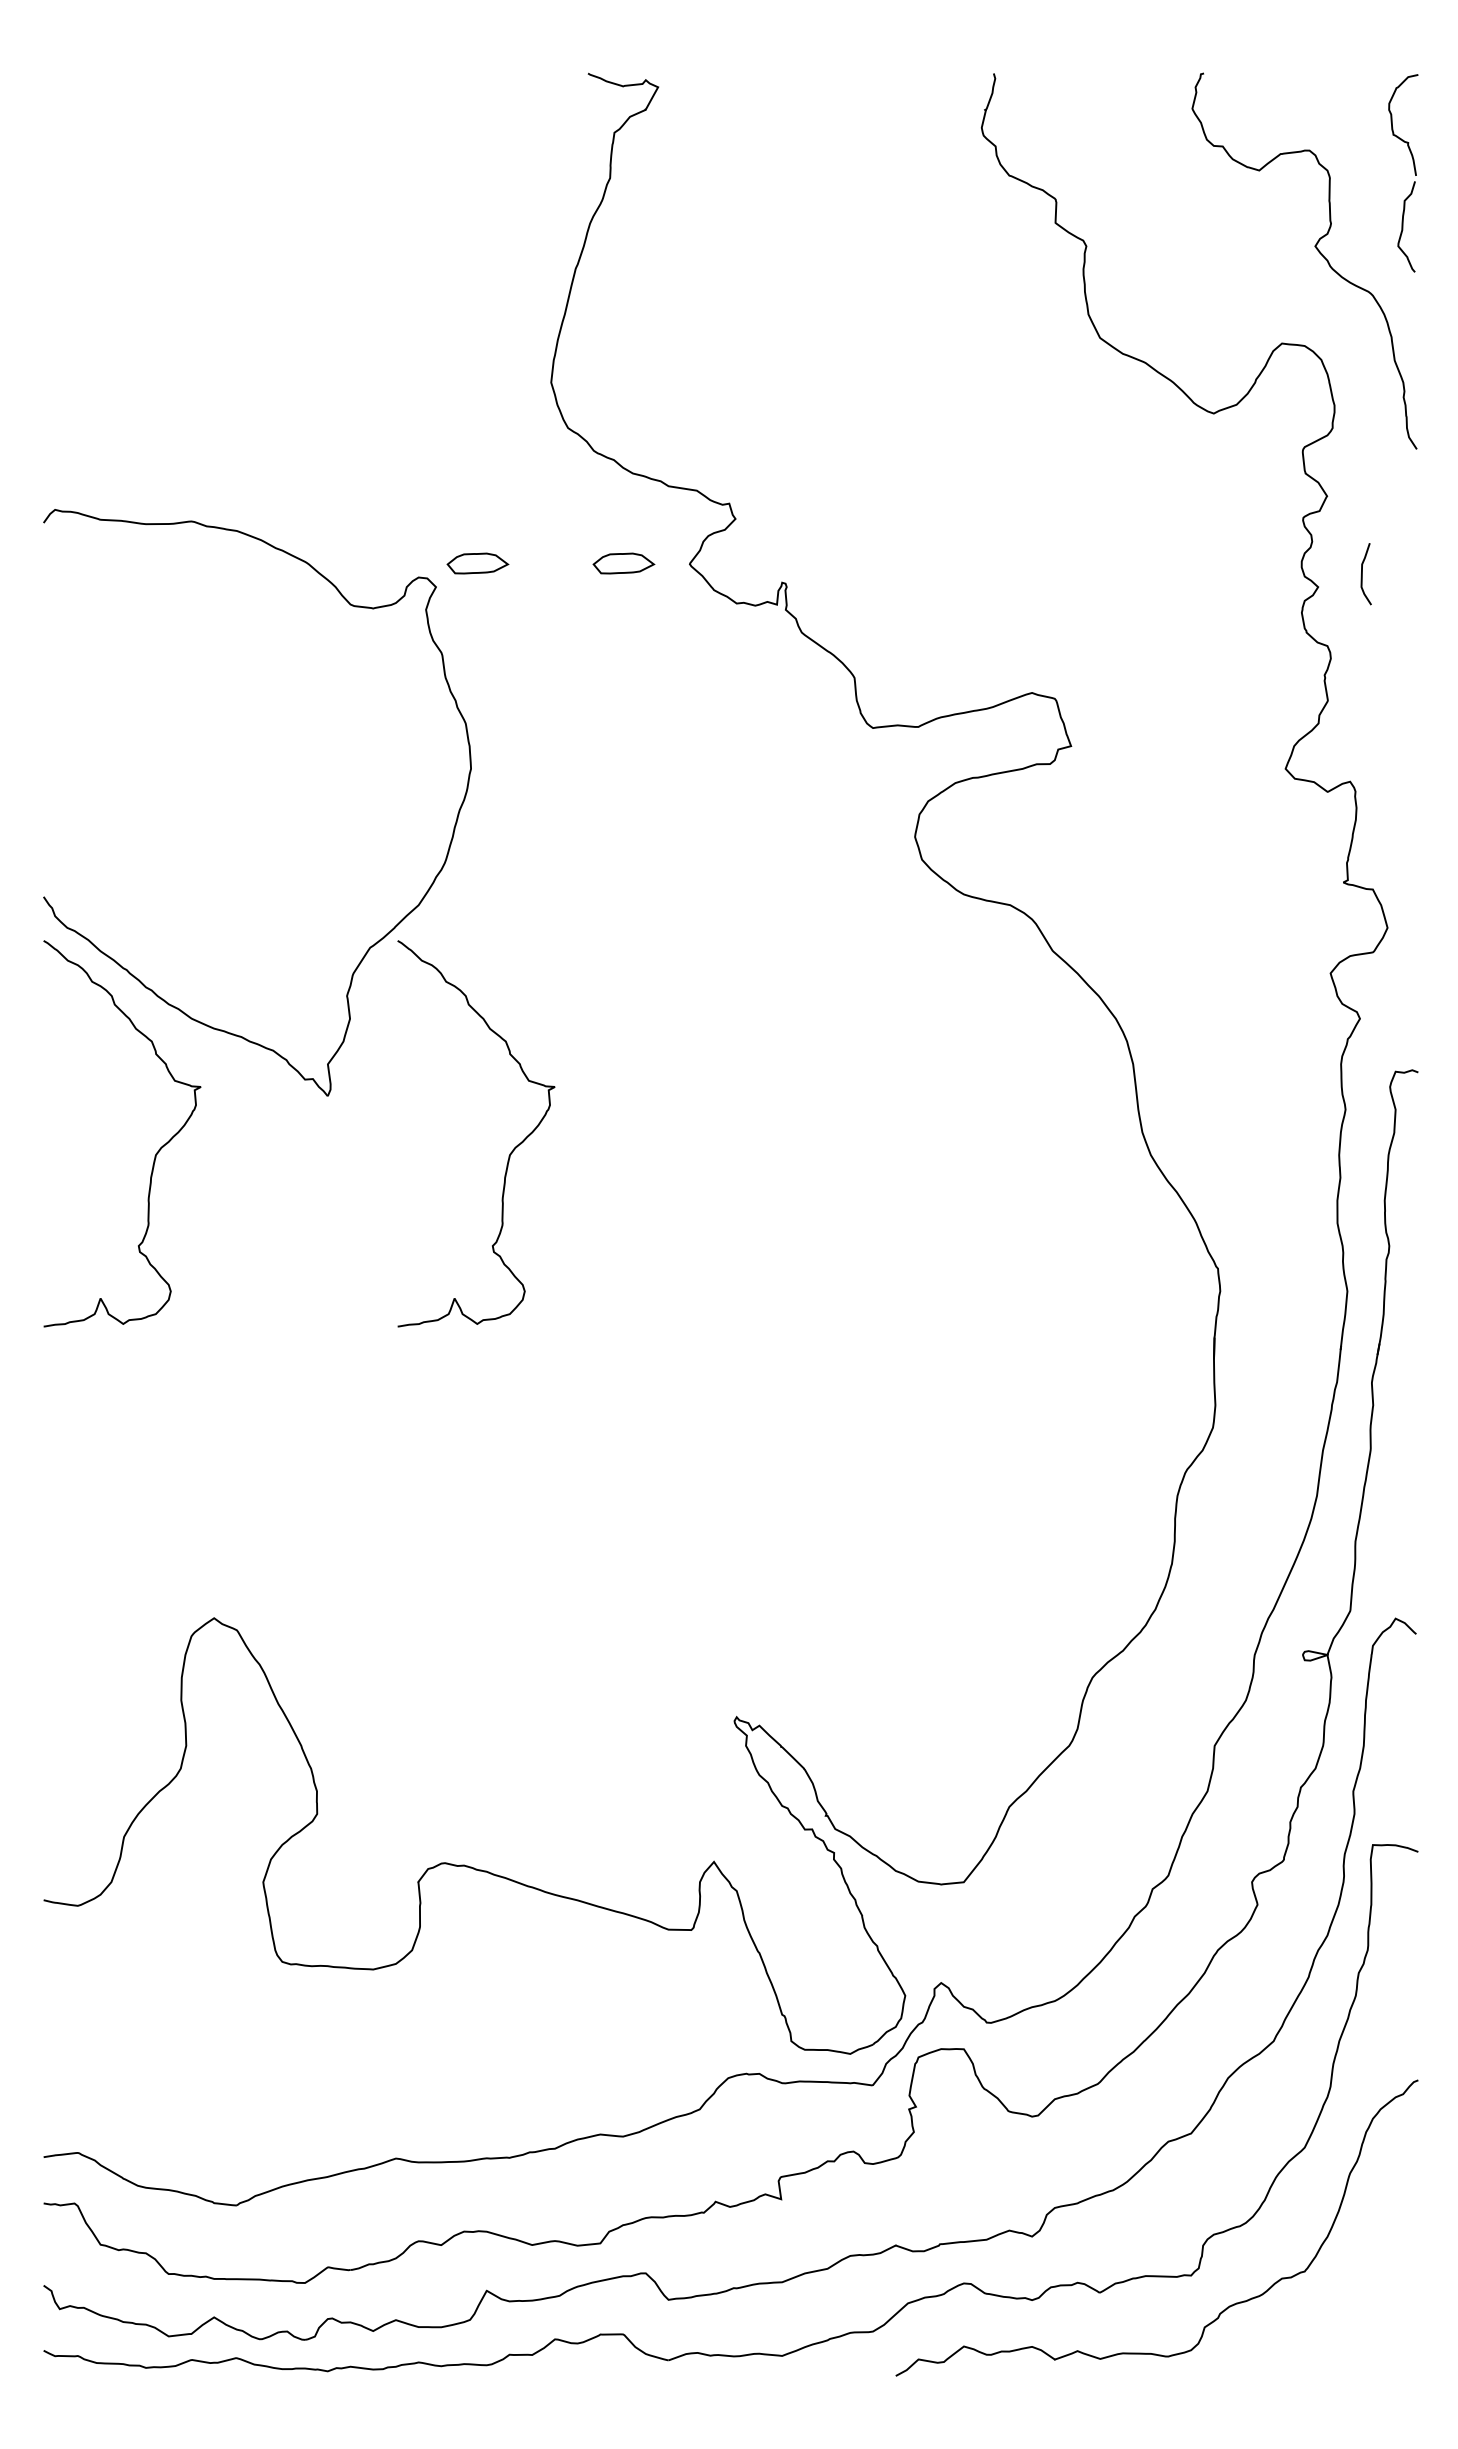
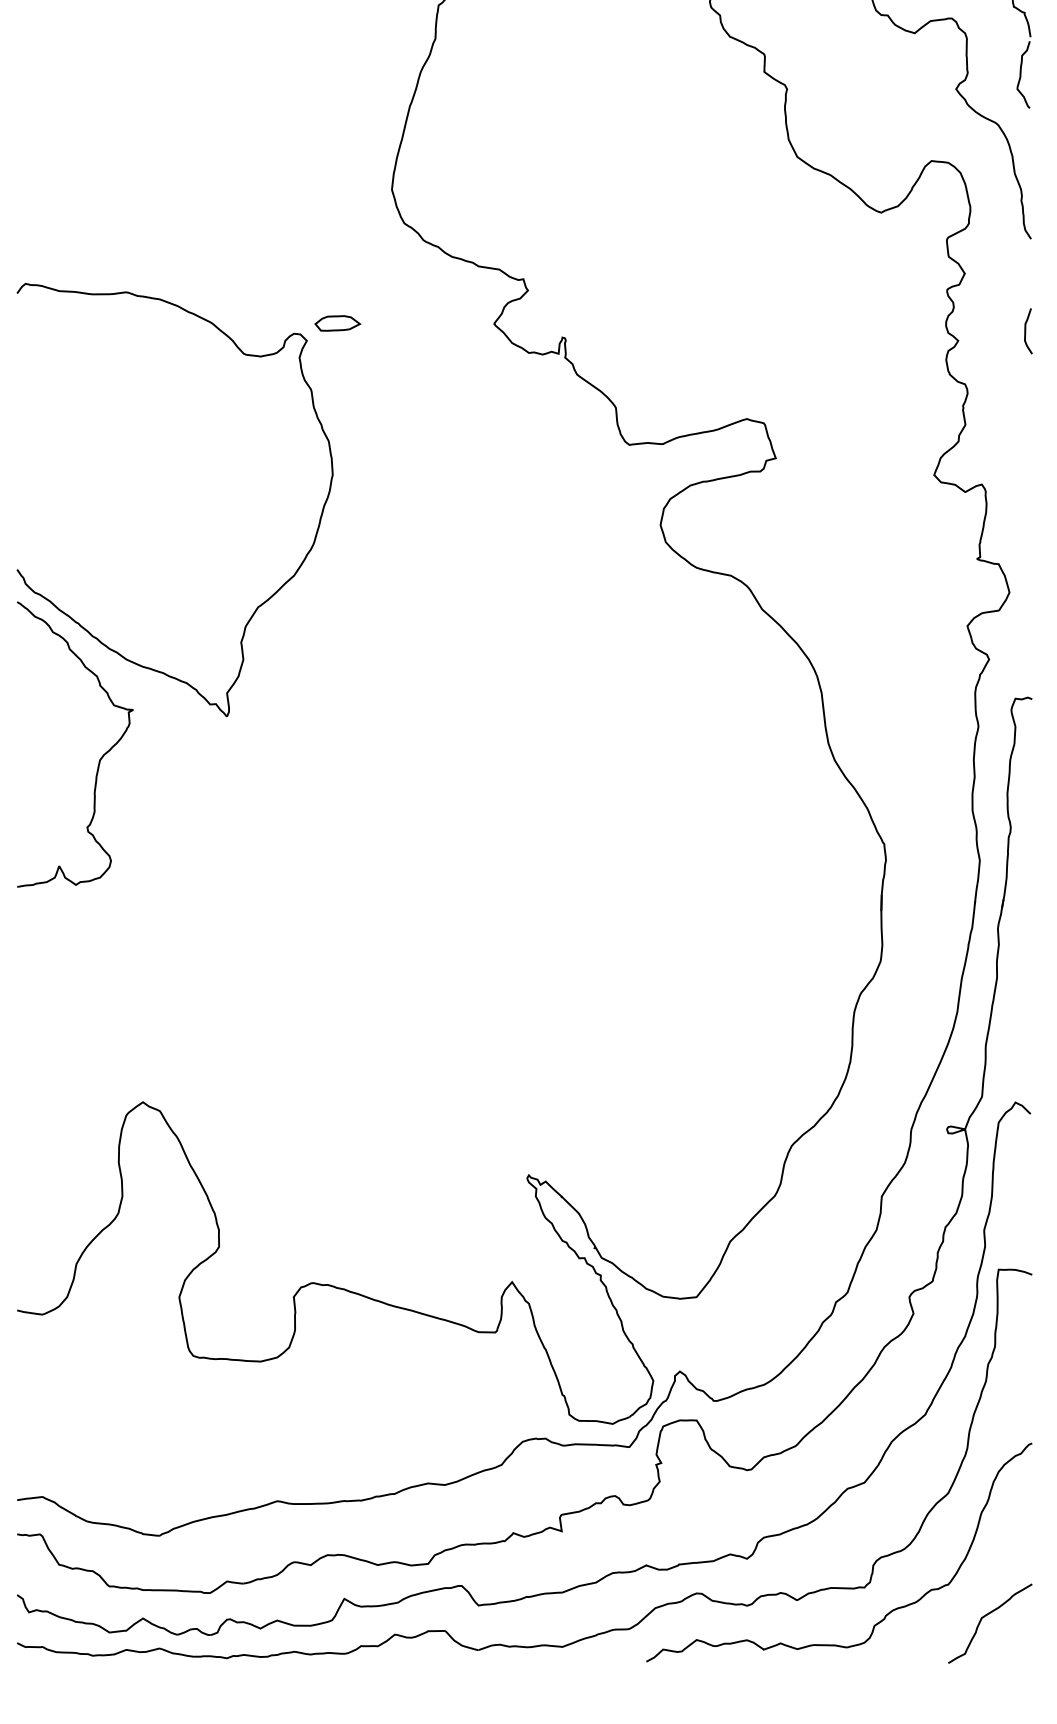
part: (623, 563) -> (445, 323), removed
curve: (1362, 574) -> (1025, 331), moved
curve: (510, 1152) -> (361, 758), removed
curve: (1355, 2314) -> (985, 1616), added

